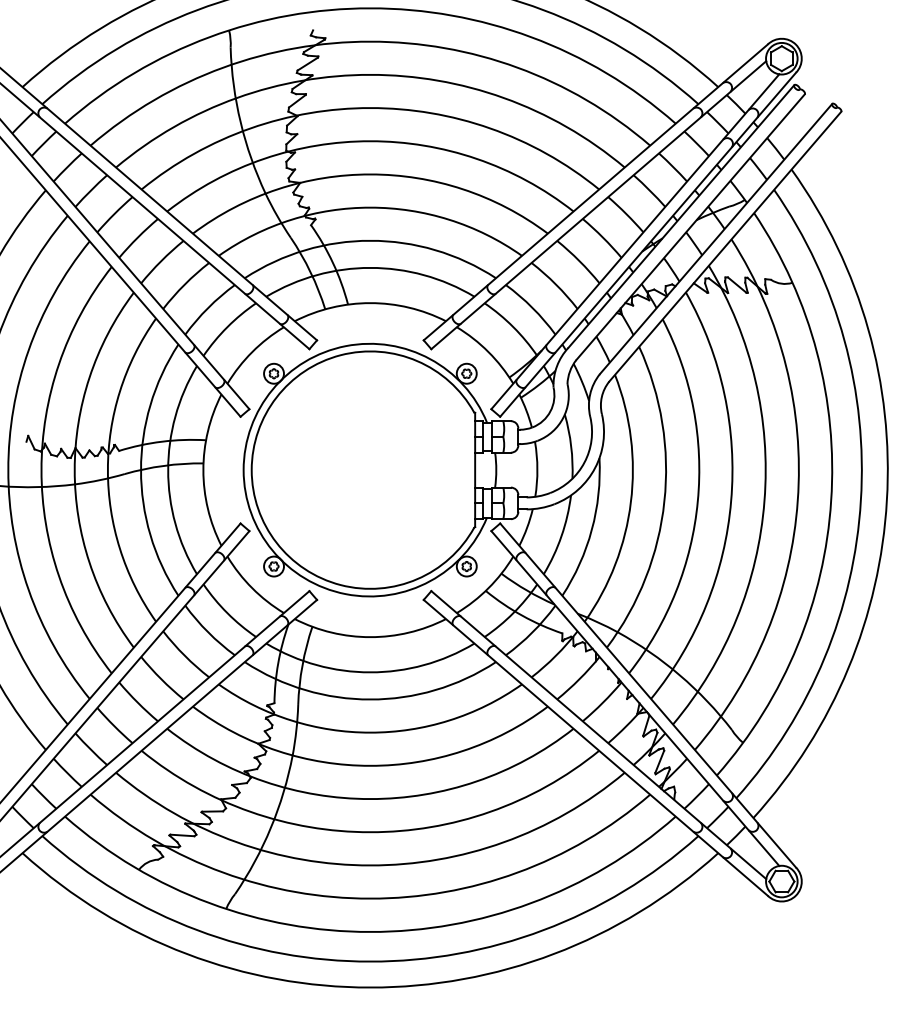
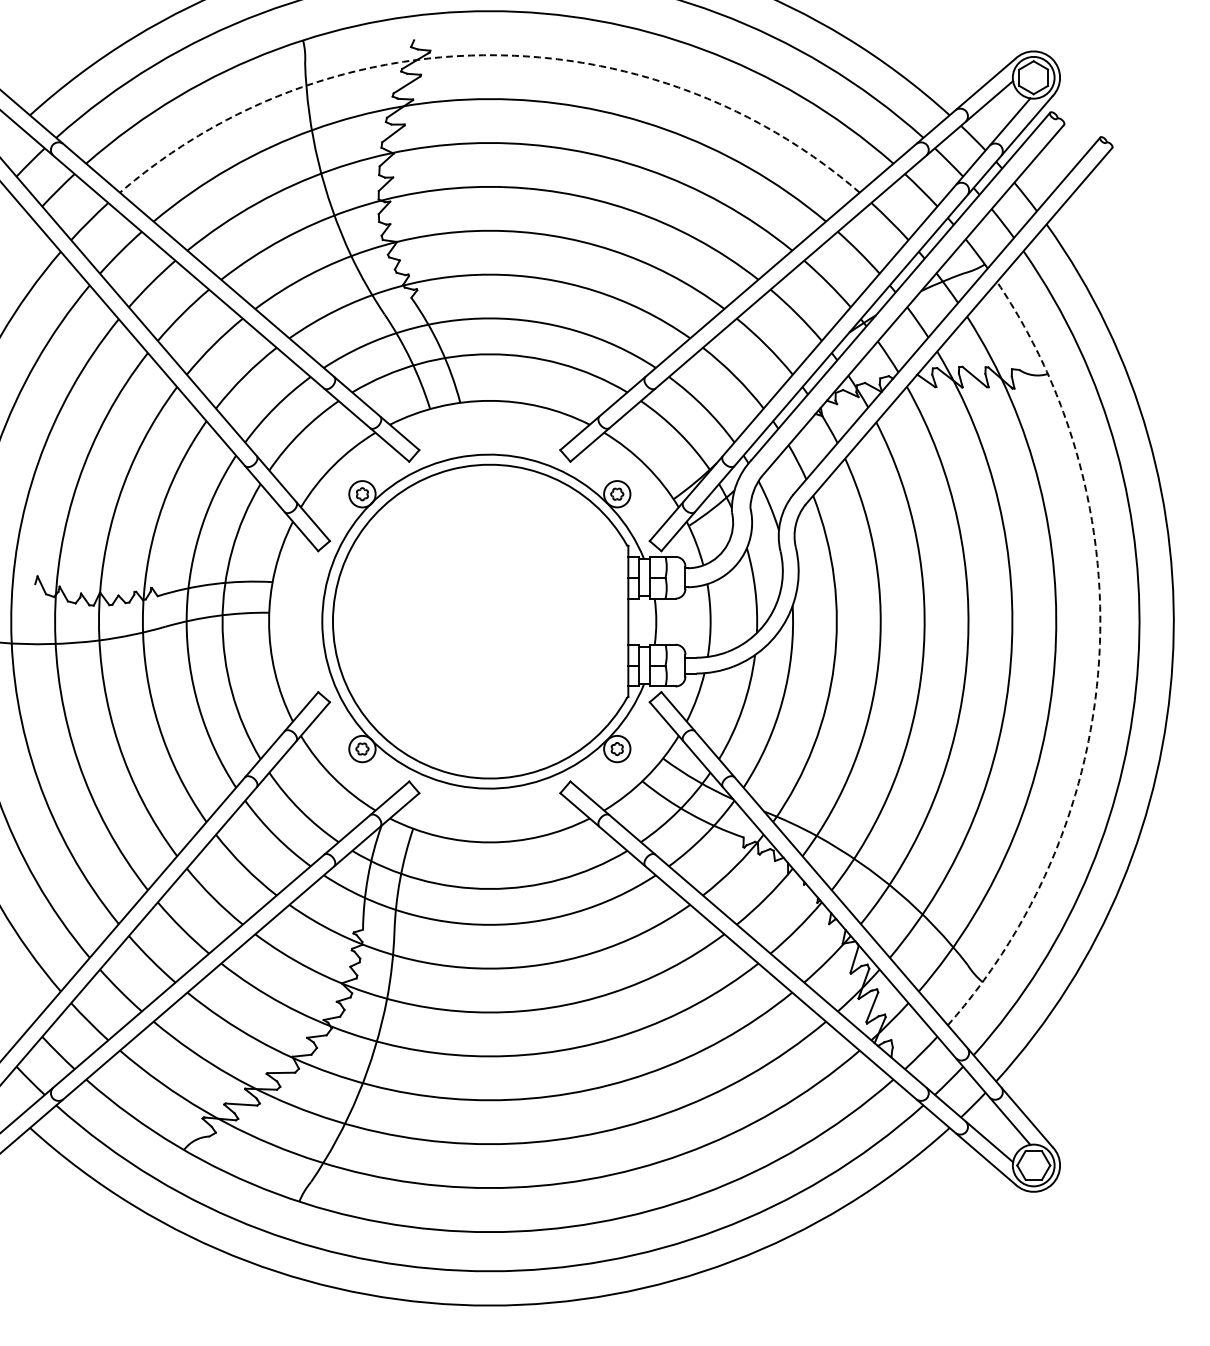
arc: (370, 41) -> (489, 55), solid -> dashed
arc: (831, 500) -> (1099, 661), solid -> dashed

